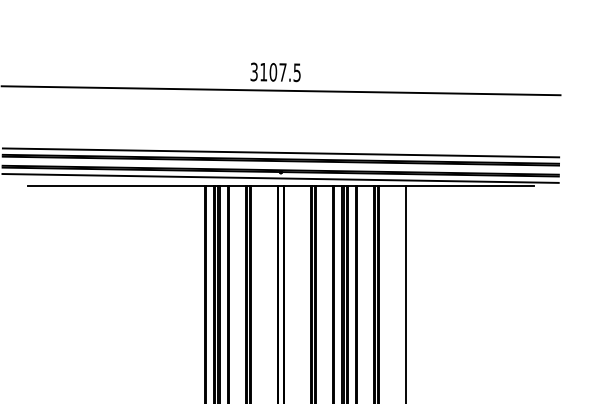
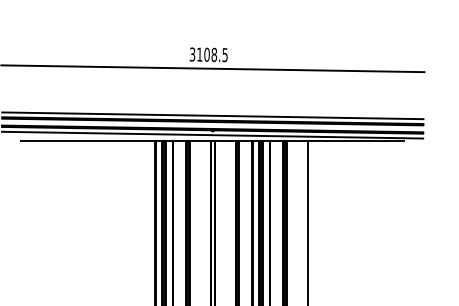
text: (281, 71) -> (213, 54), 3107.5 -> 3108.5

